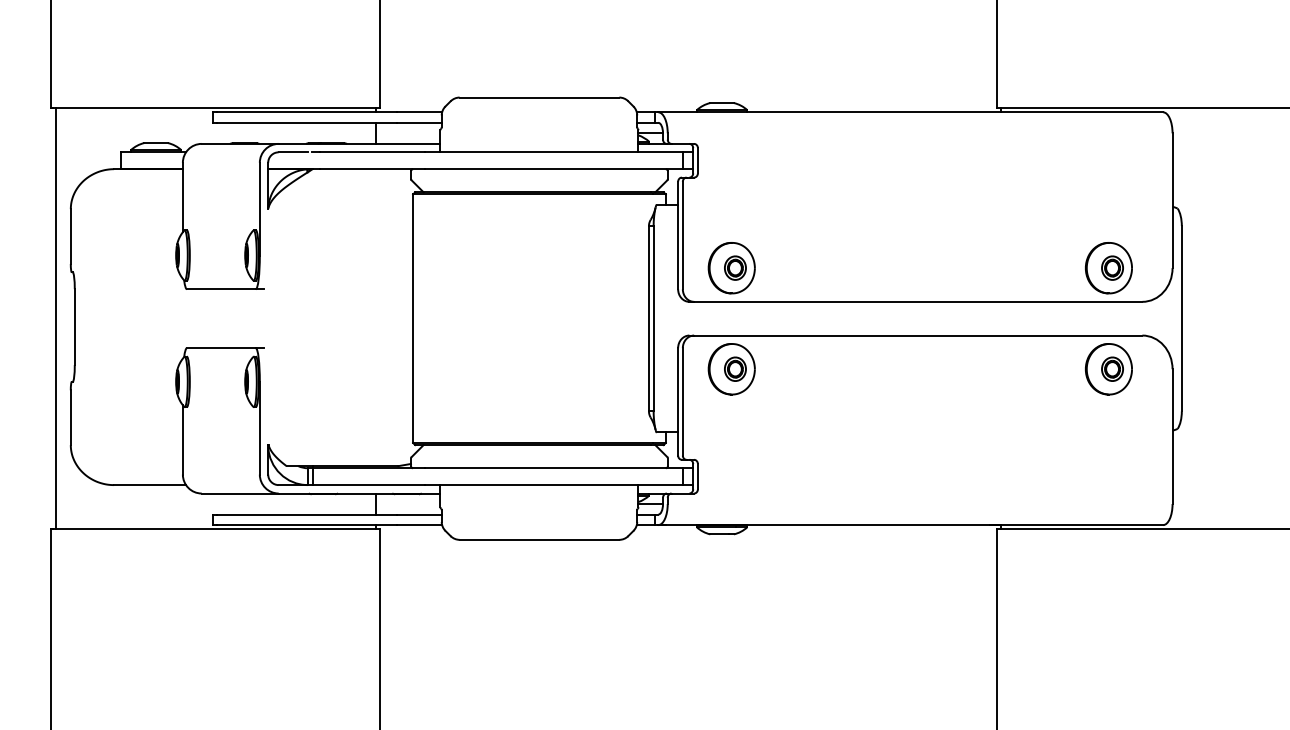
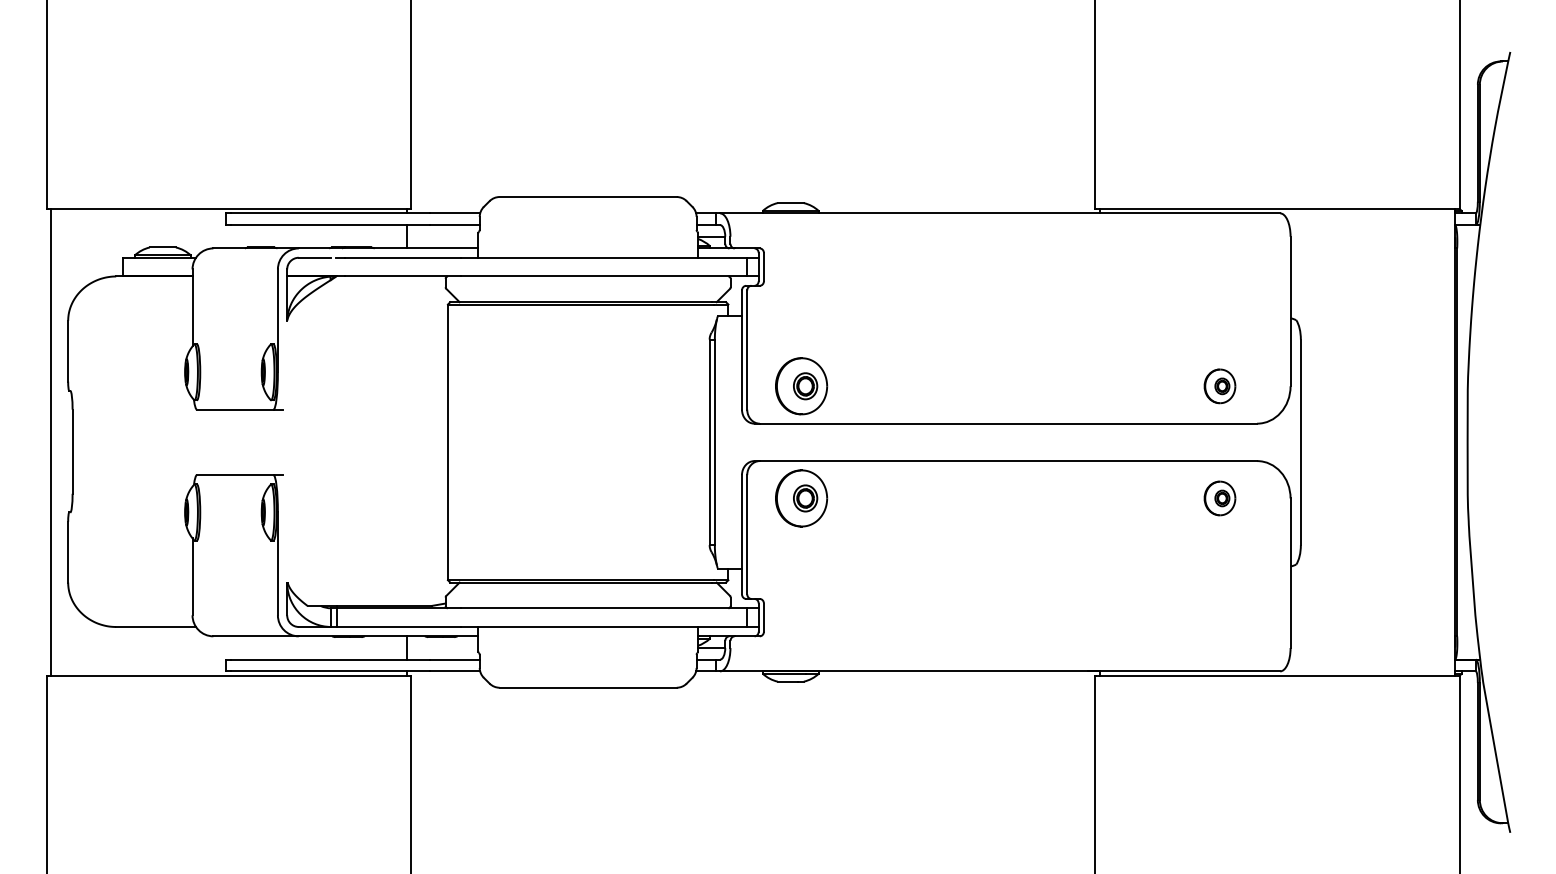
part: (1108, 268) -> (1219, 386), size x0.6
part: (1108, 369) -> (1219, 498), size x0.6

